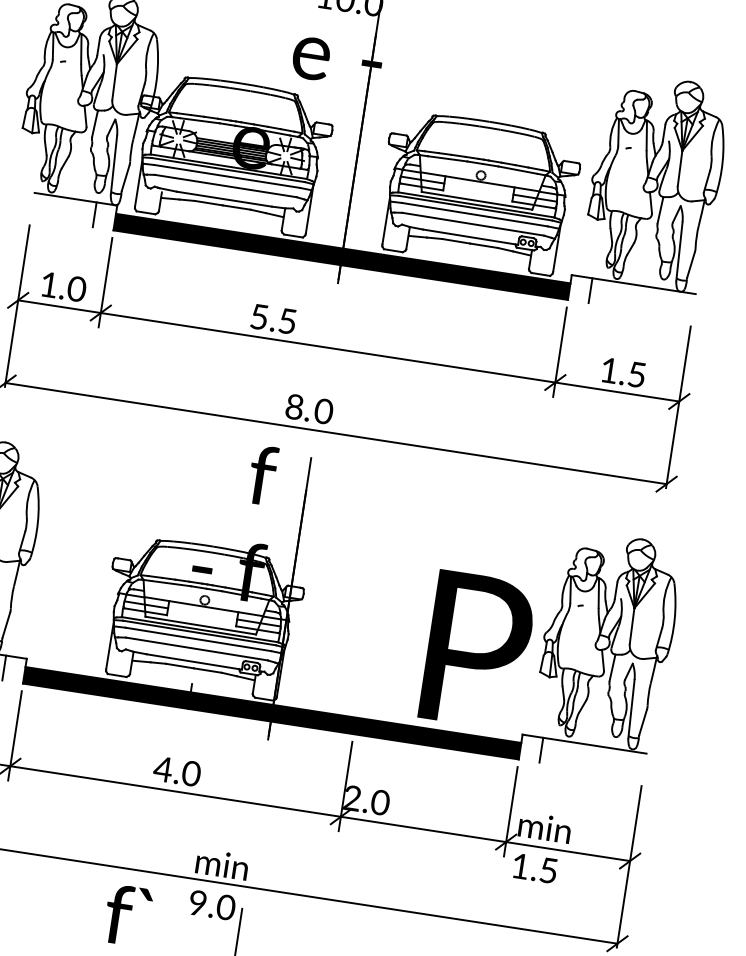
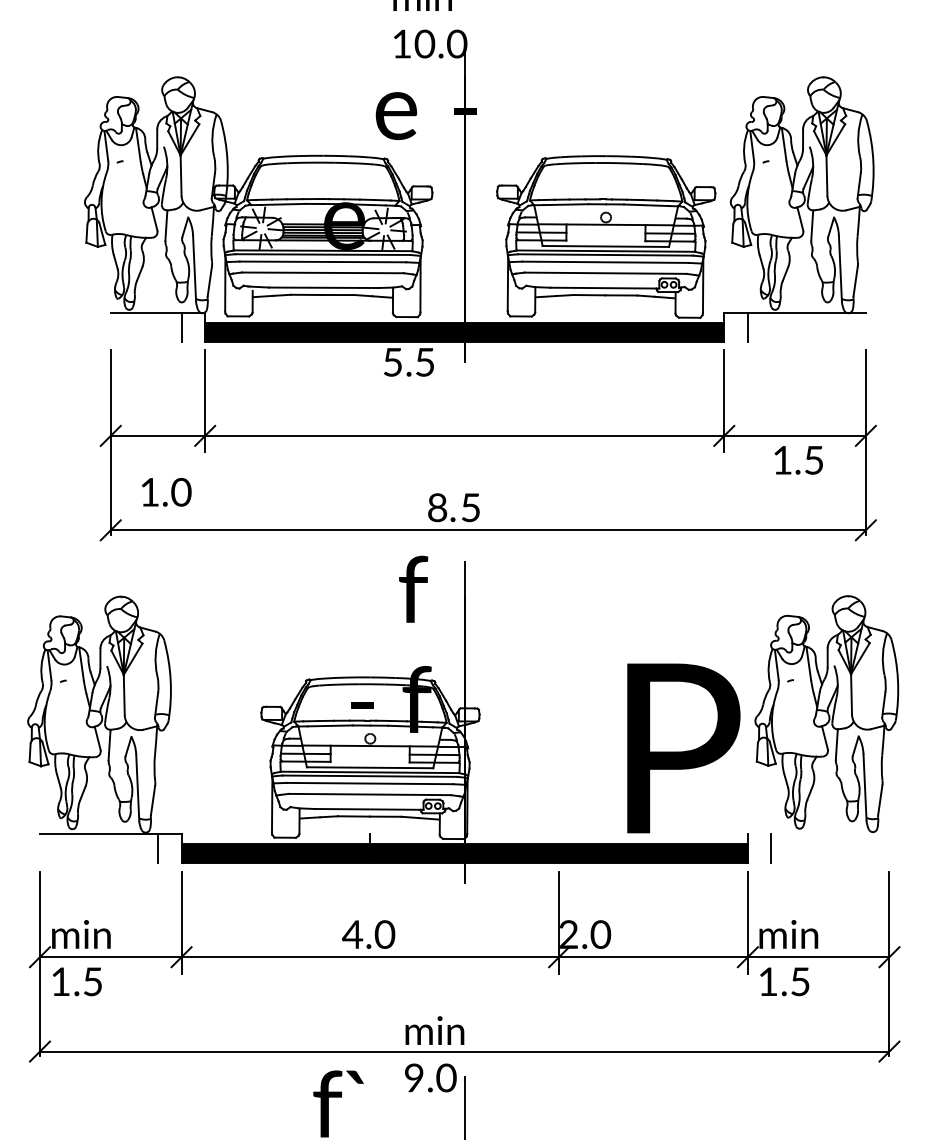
text: (63, 287) -> (166, 492), moved
text: (273, 319) -> (408, 362), moved
text: (623, 372) -> (798, 460), moved
text: (323, 411) -> (470, 507), 0 -> 5
line: (584, 744) -> (818, 834), removed

